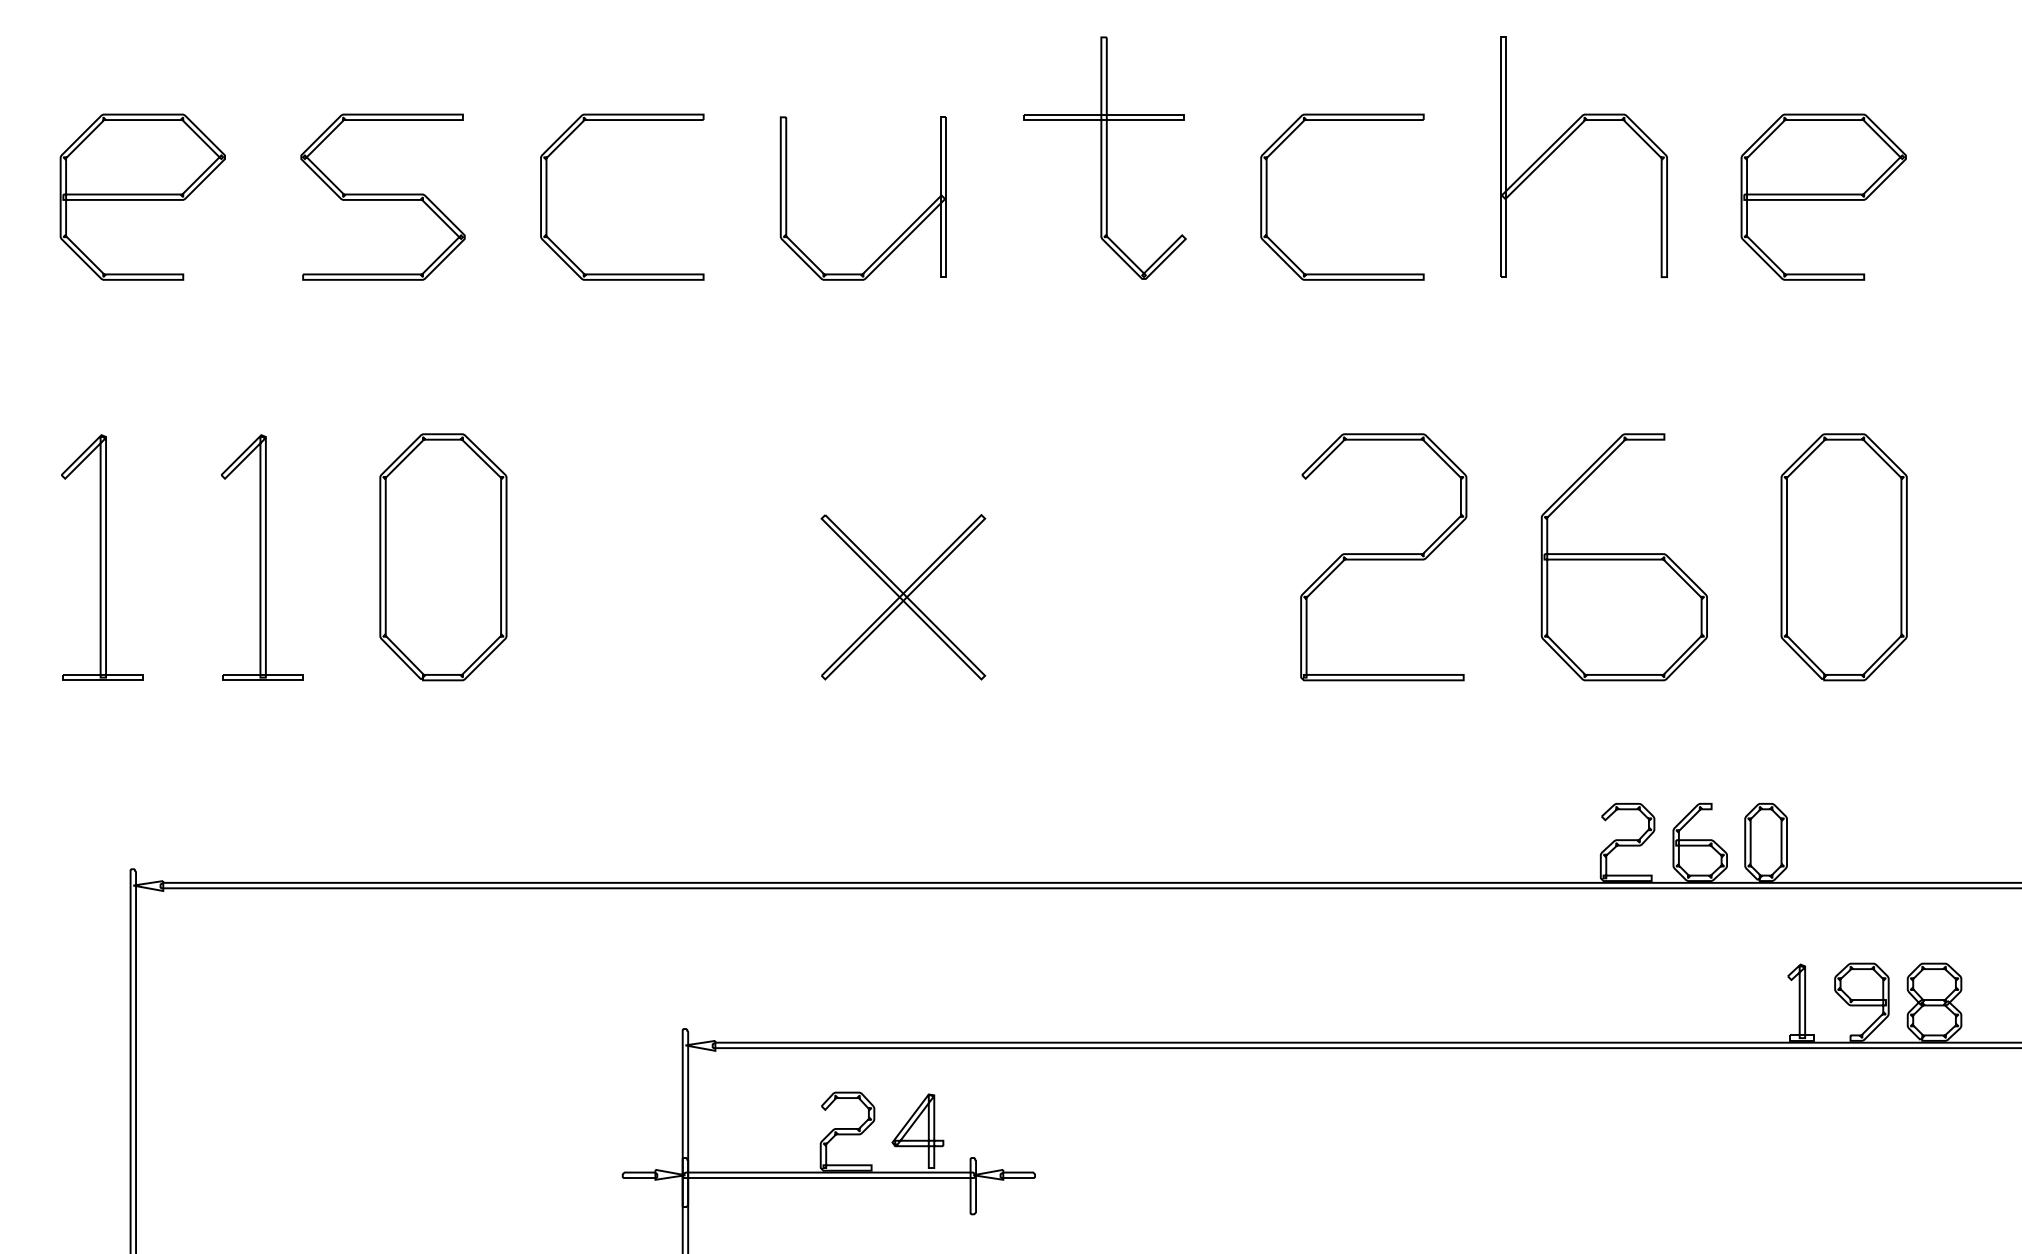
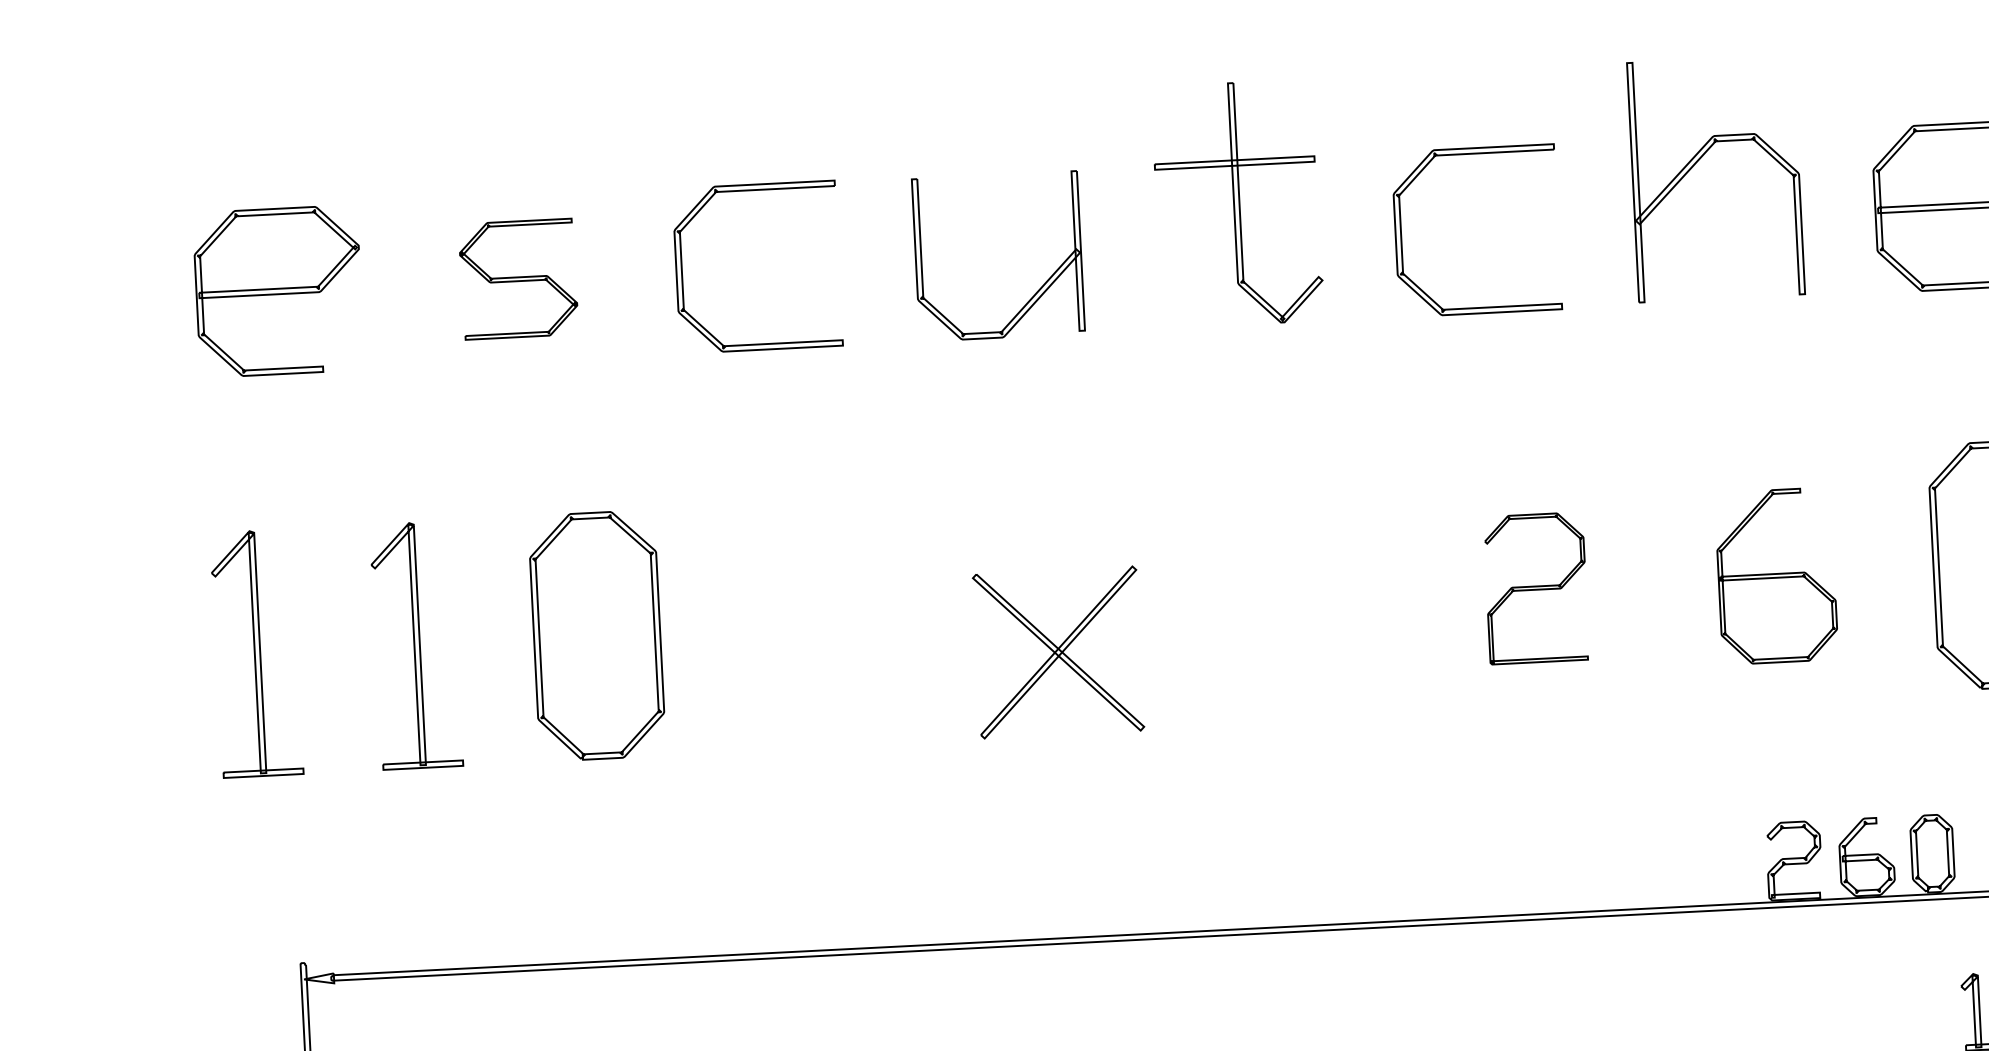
part: (382, 196) -> (518, 278), size x0.7
part: (1383, 557) -> (1536, 588), size x0.6
part: (1623, 557) -> (1775, 576), size x0.7

